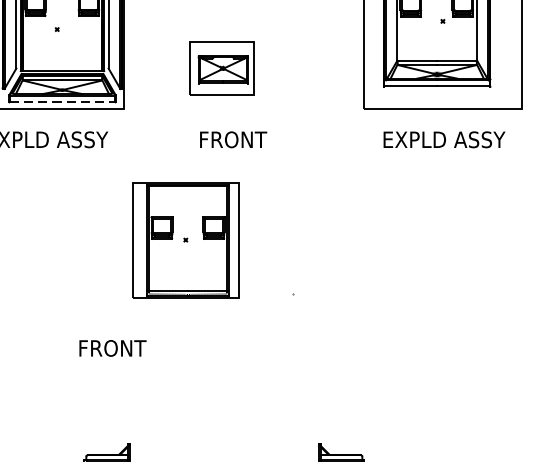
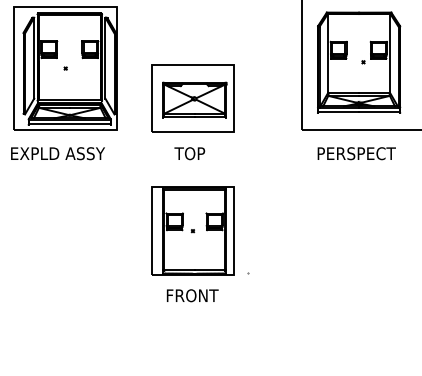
part: (221, 68) -> (192, 98), size x1.67
line: (62, 102) -> (69, 124), dashed -> solid
text: (231, 139) -> (200, 153), FRONT -> TOP
text: (445, 139) -> (365, 153), EXPLD ASSY -> PERSPECT
part: (185, 239) -> (192, 230), moved
text: (112, 348) -> (192, 295), moved

